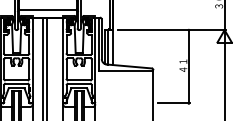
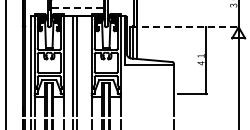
line: (47, 9) -> (77, 8), solid -> dashed
line: (171, 30) -> (190, 27), solid -> dashed

